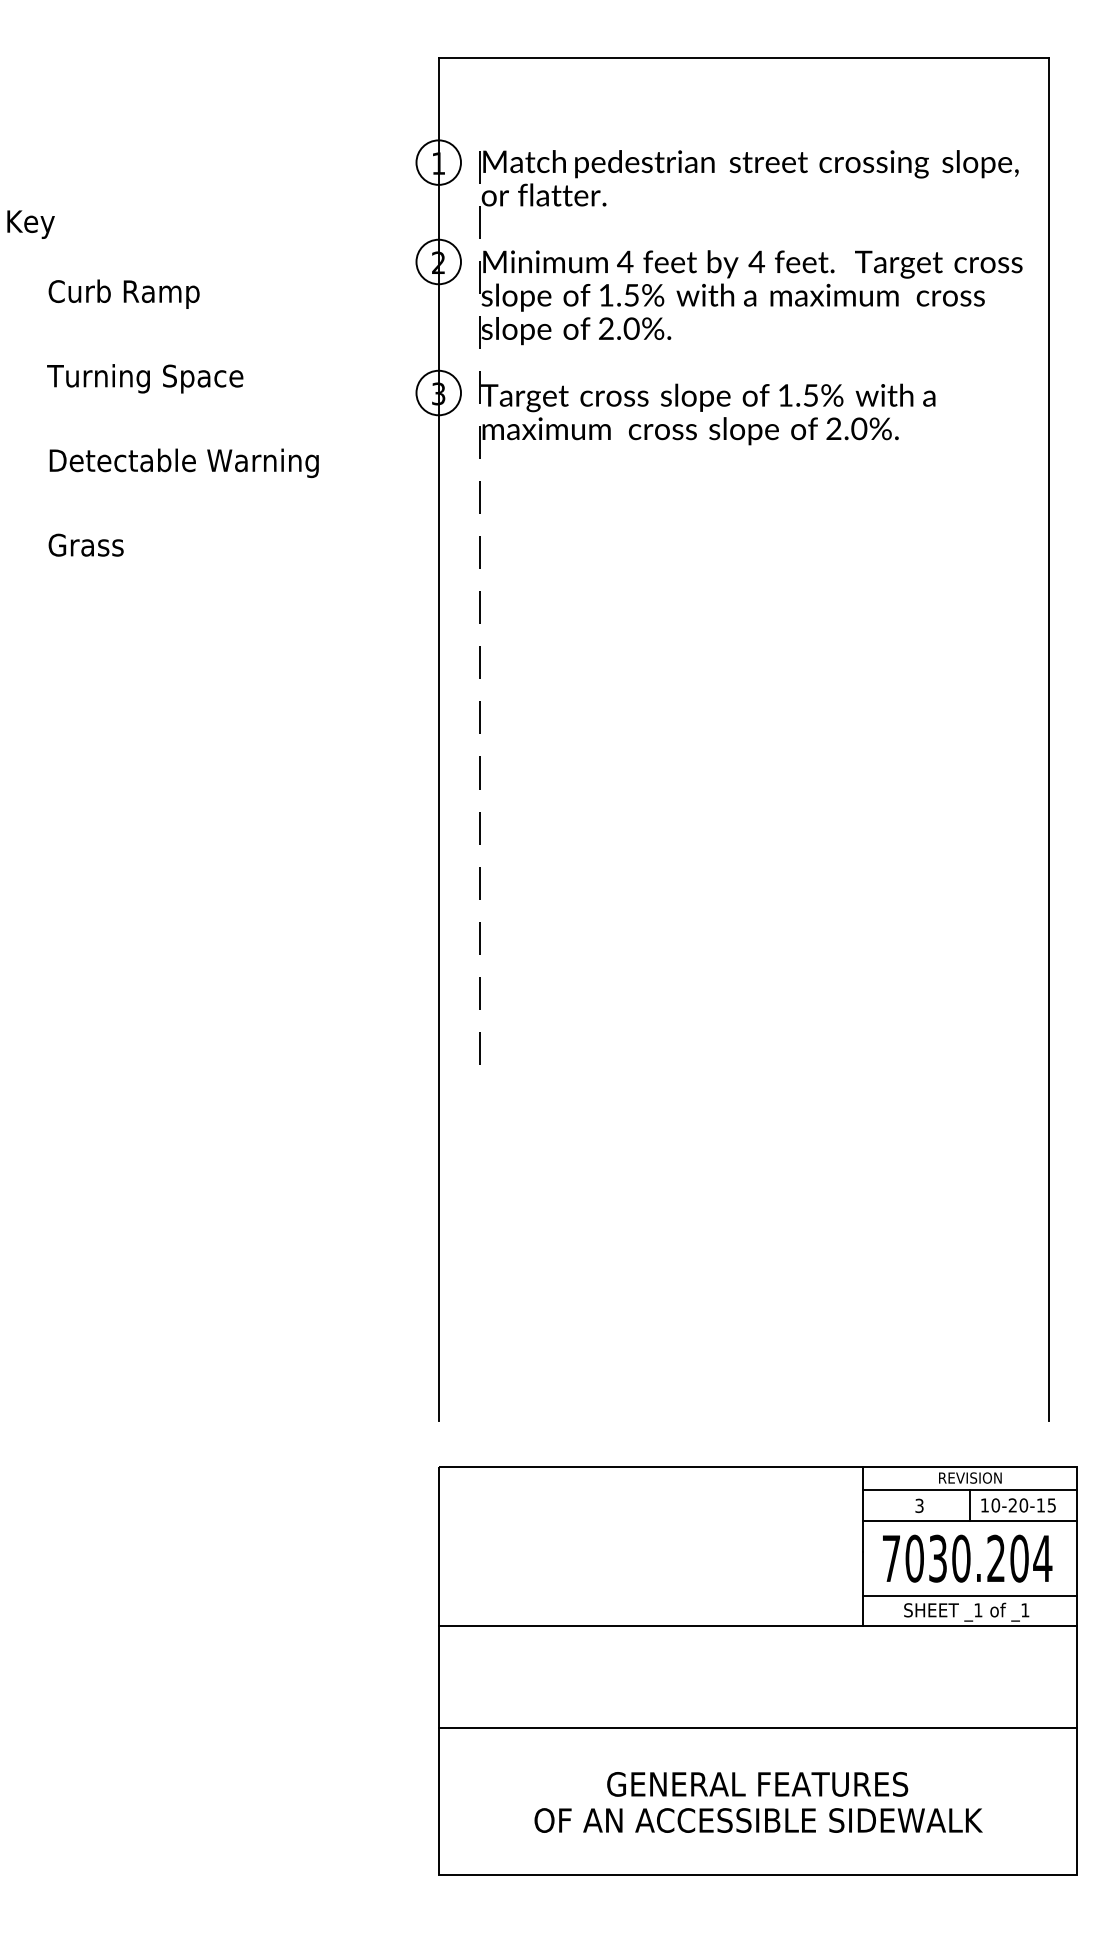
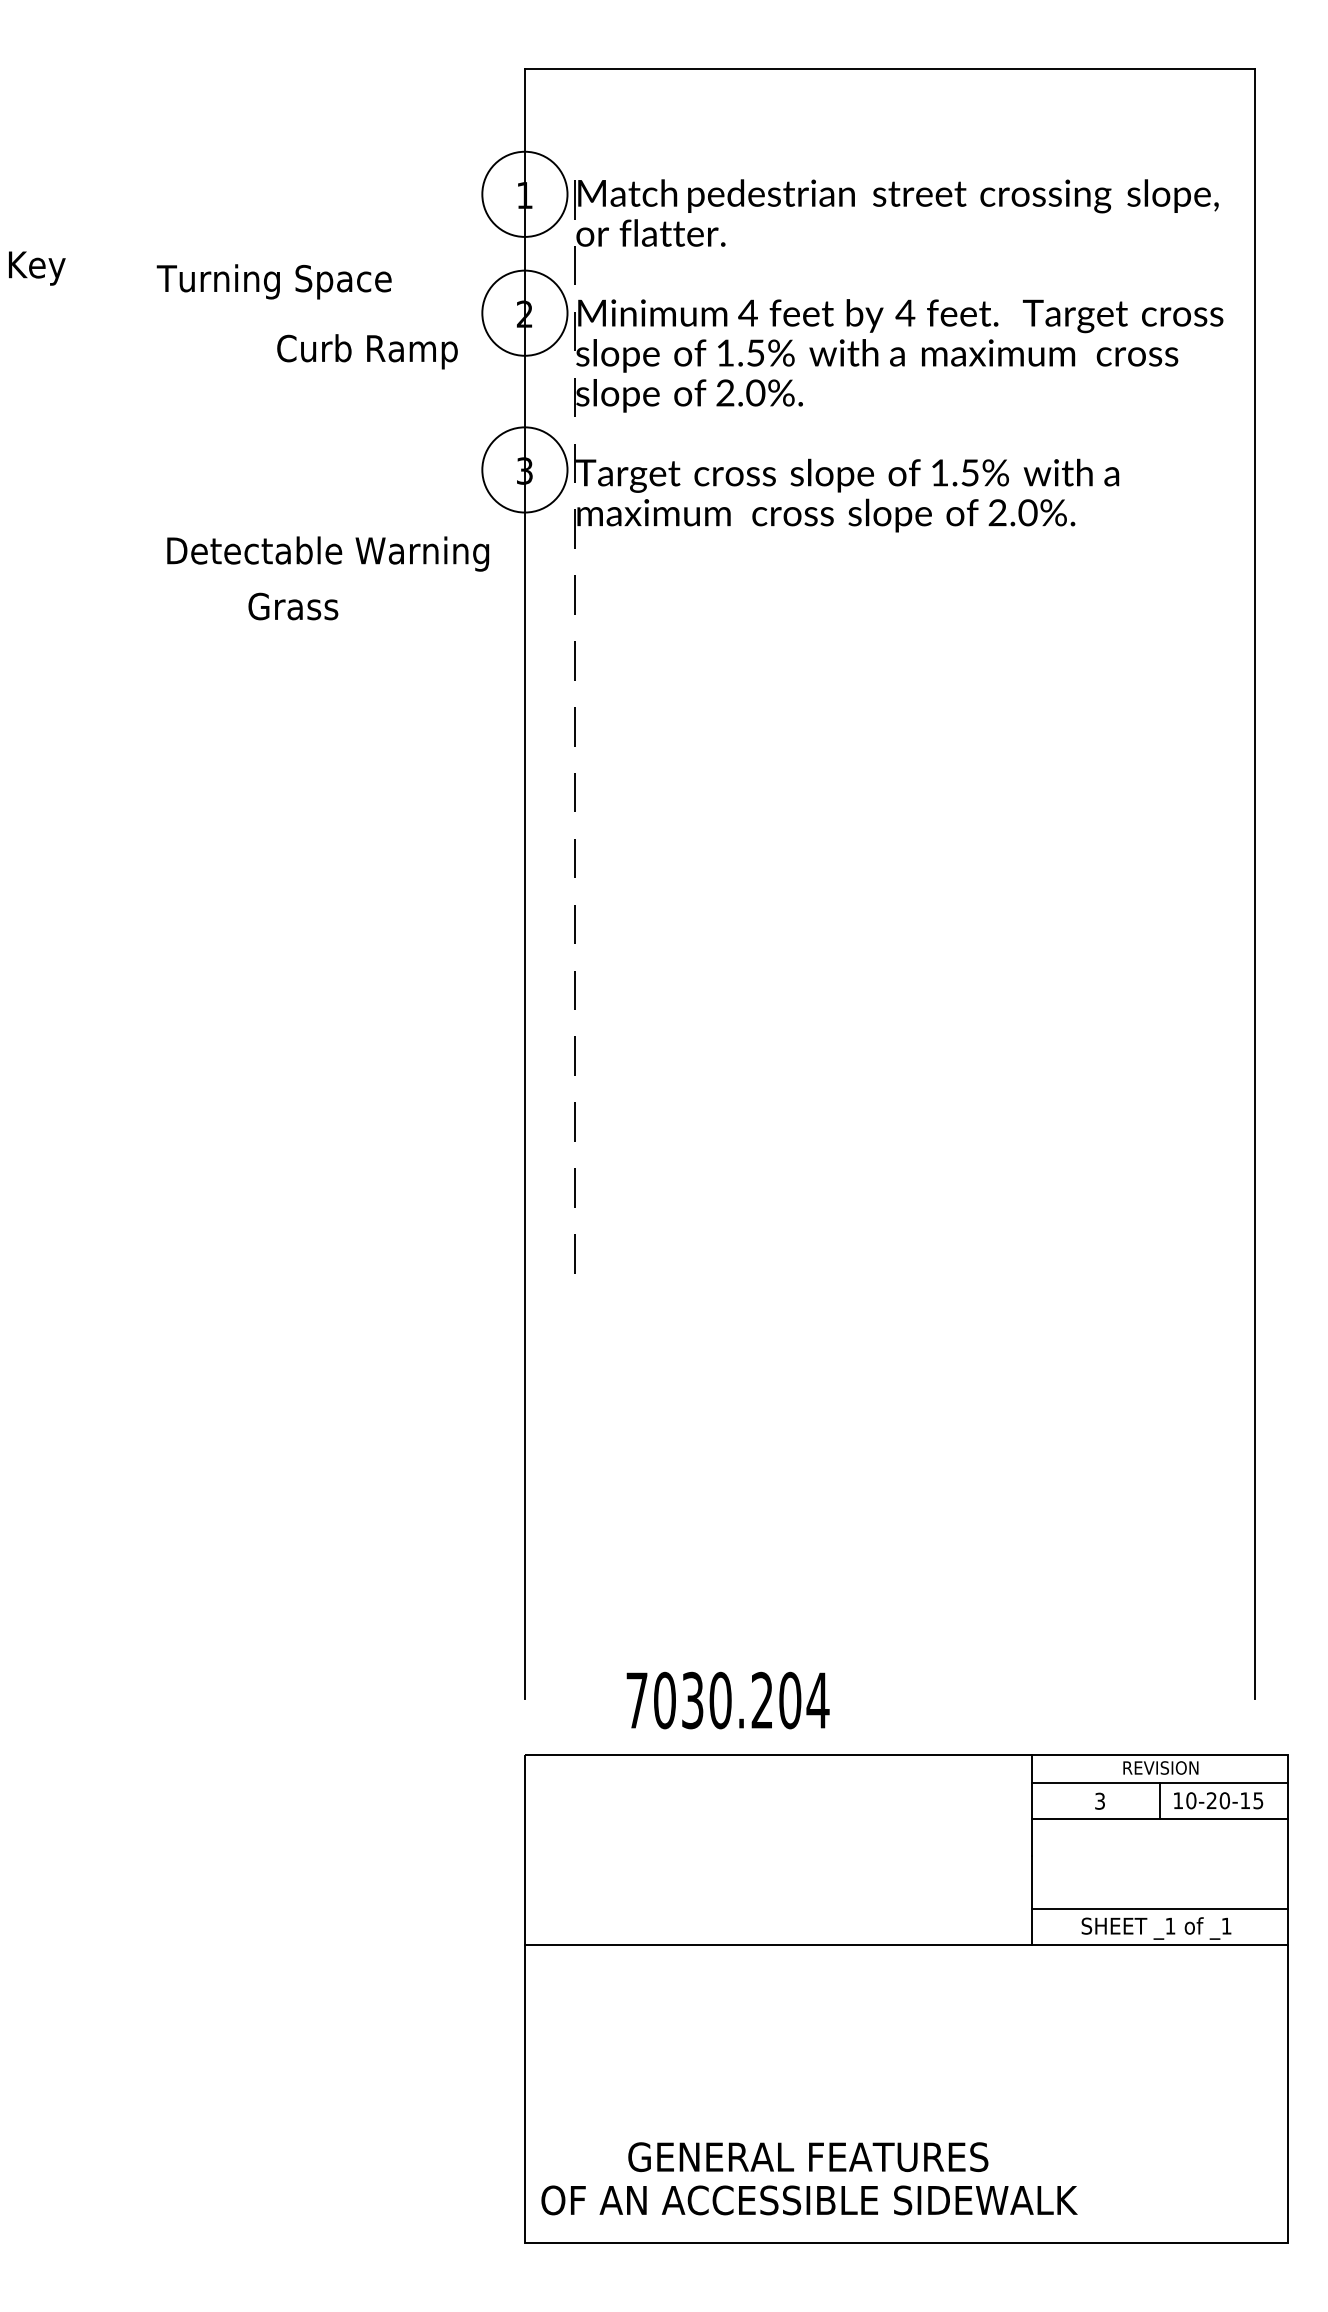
circle: (438, 162) -> (524, 194), size x1.6
circle: (438, 261) -> (524, 312), size x1.6
text: (123, 293) -> (366, 350), moved
text: (145, 378) -> (274, 281), moved
circle: (438, 392) -> (524, 469), size x1.6
text: (183, 462) -> (327, 553), moved
text: (85, 544) -> (292, 605), moved
text: (967, 1558) -> (728, 1700), moved
line: (757, 1727) -> (906, 2066), removed
text: (758, 1802) -> (809, 2178), moved

